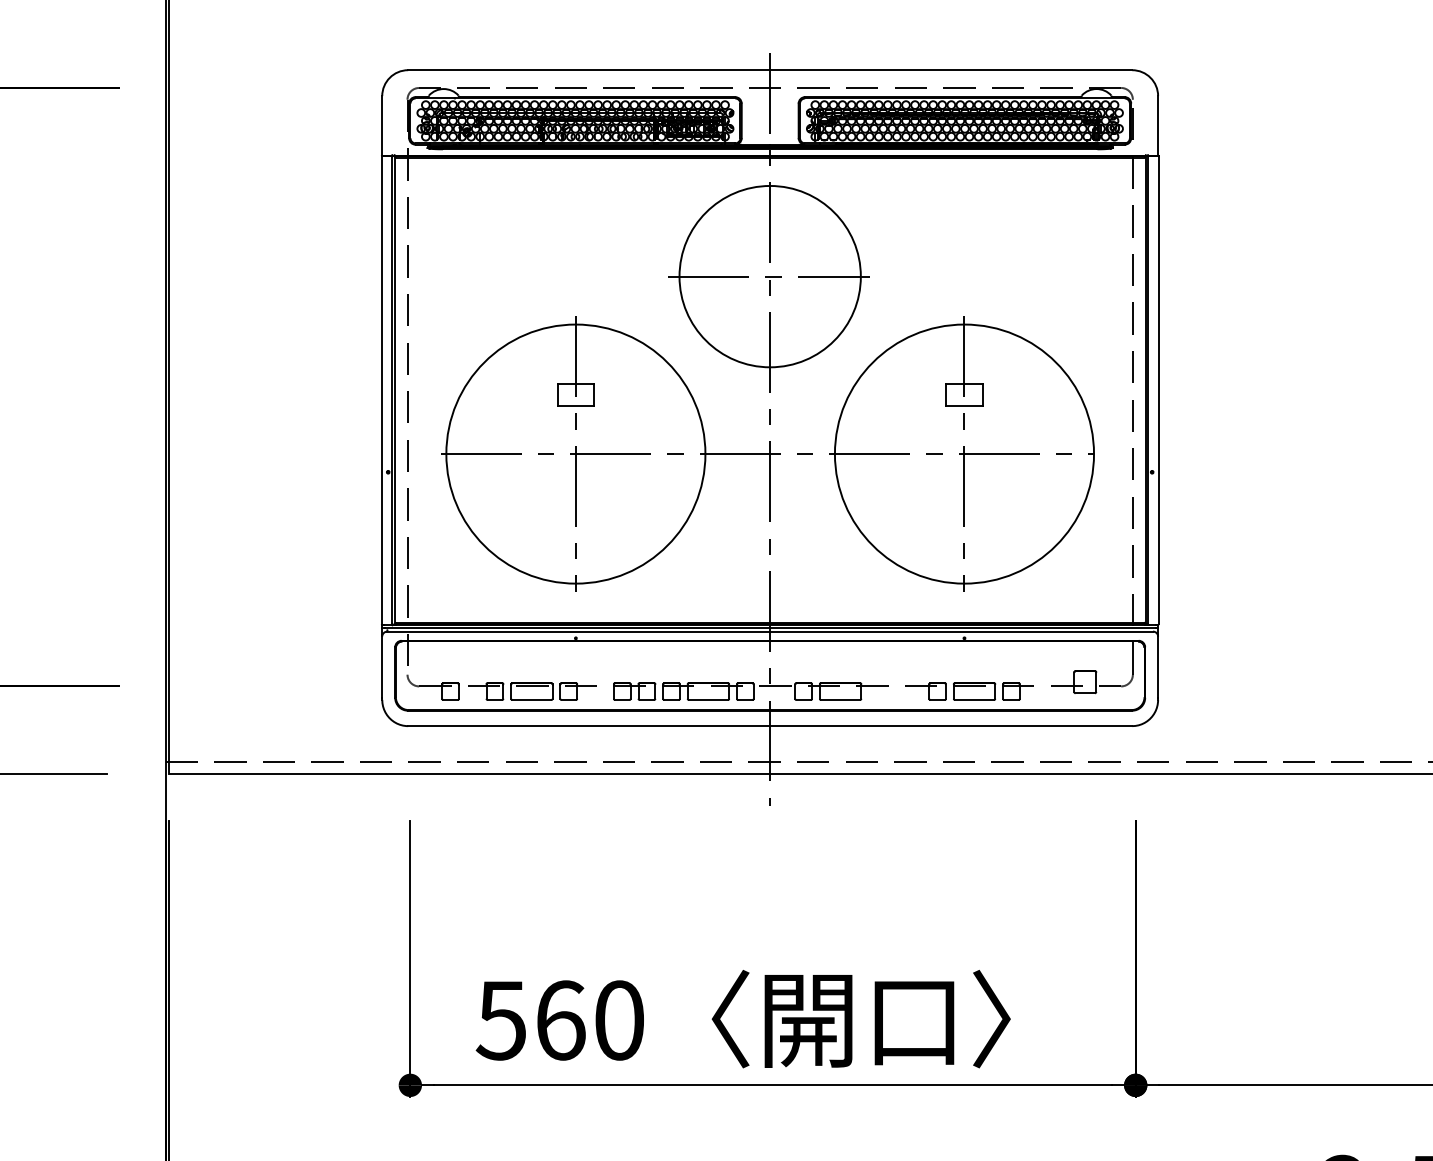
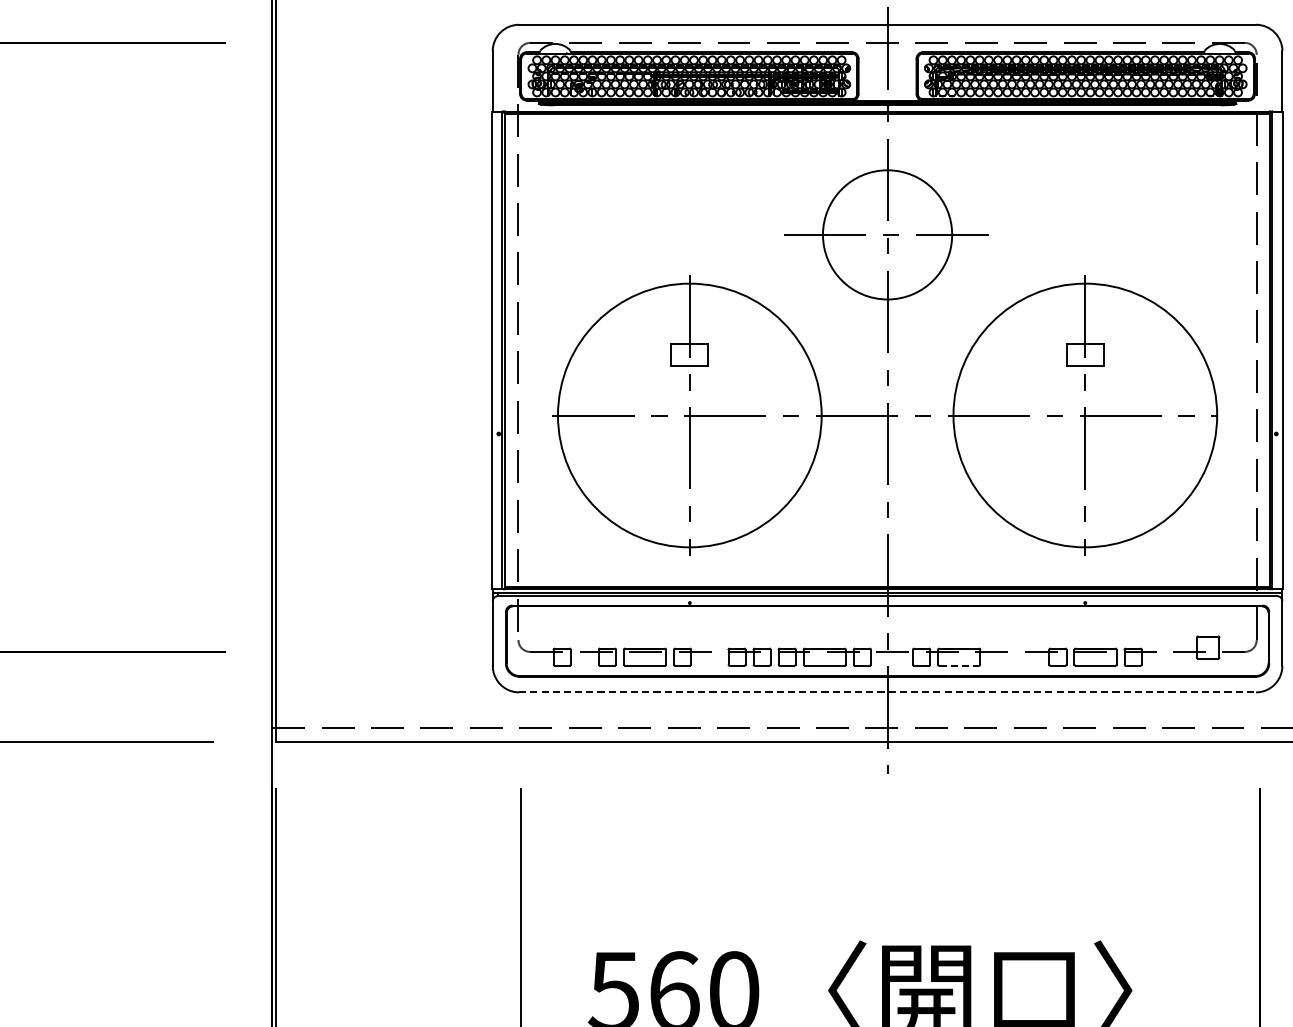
circle: (769, 276) -> (886, 234), size x0.7
line: (841, 700) -> (960, 666), solid -> dashed
line: (770, 726) -> (887, 692), solid -> dashed

